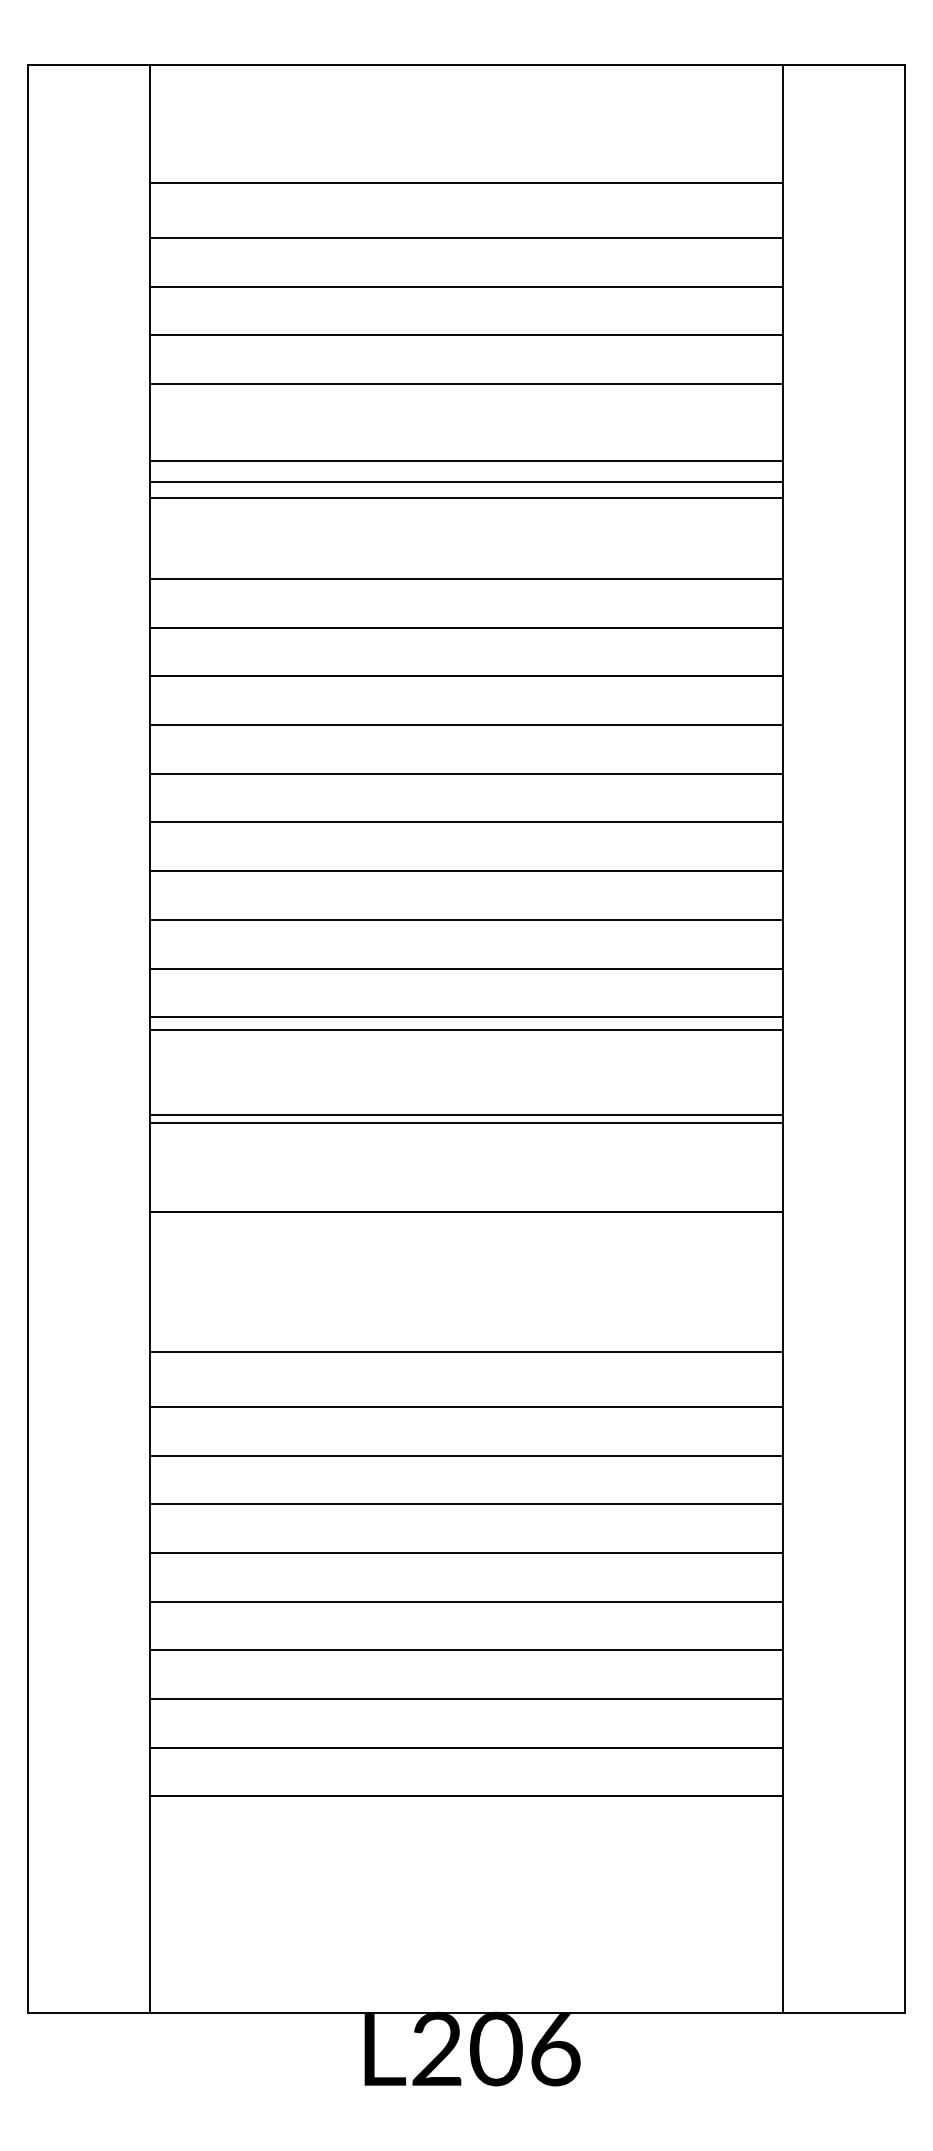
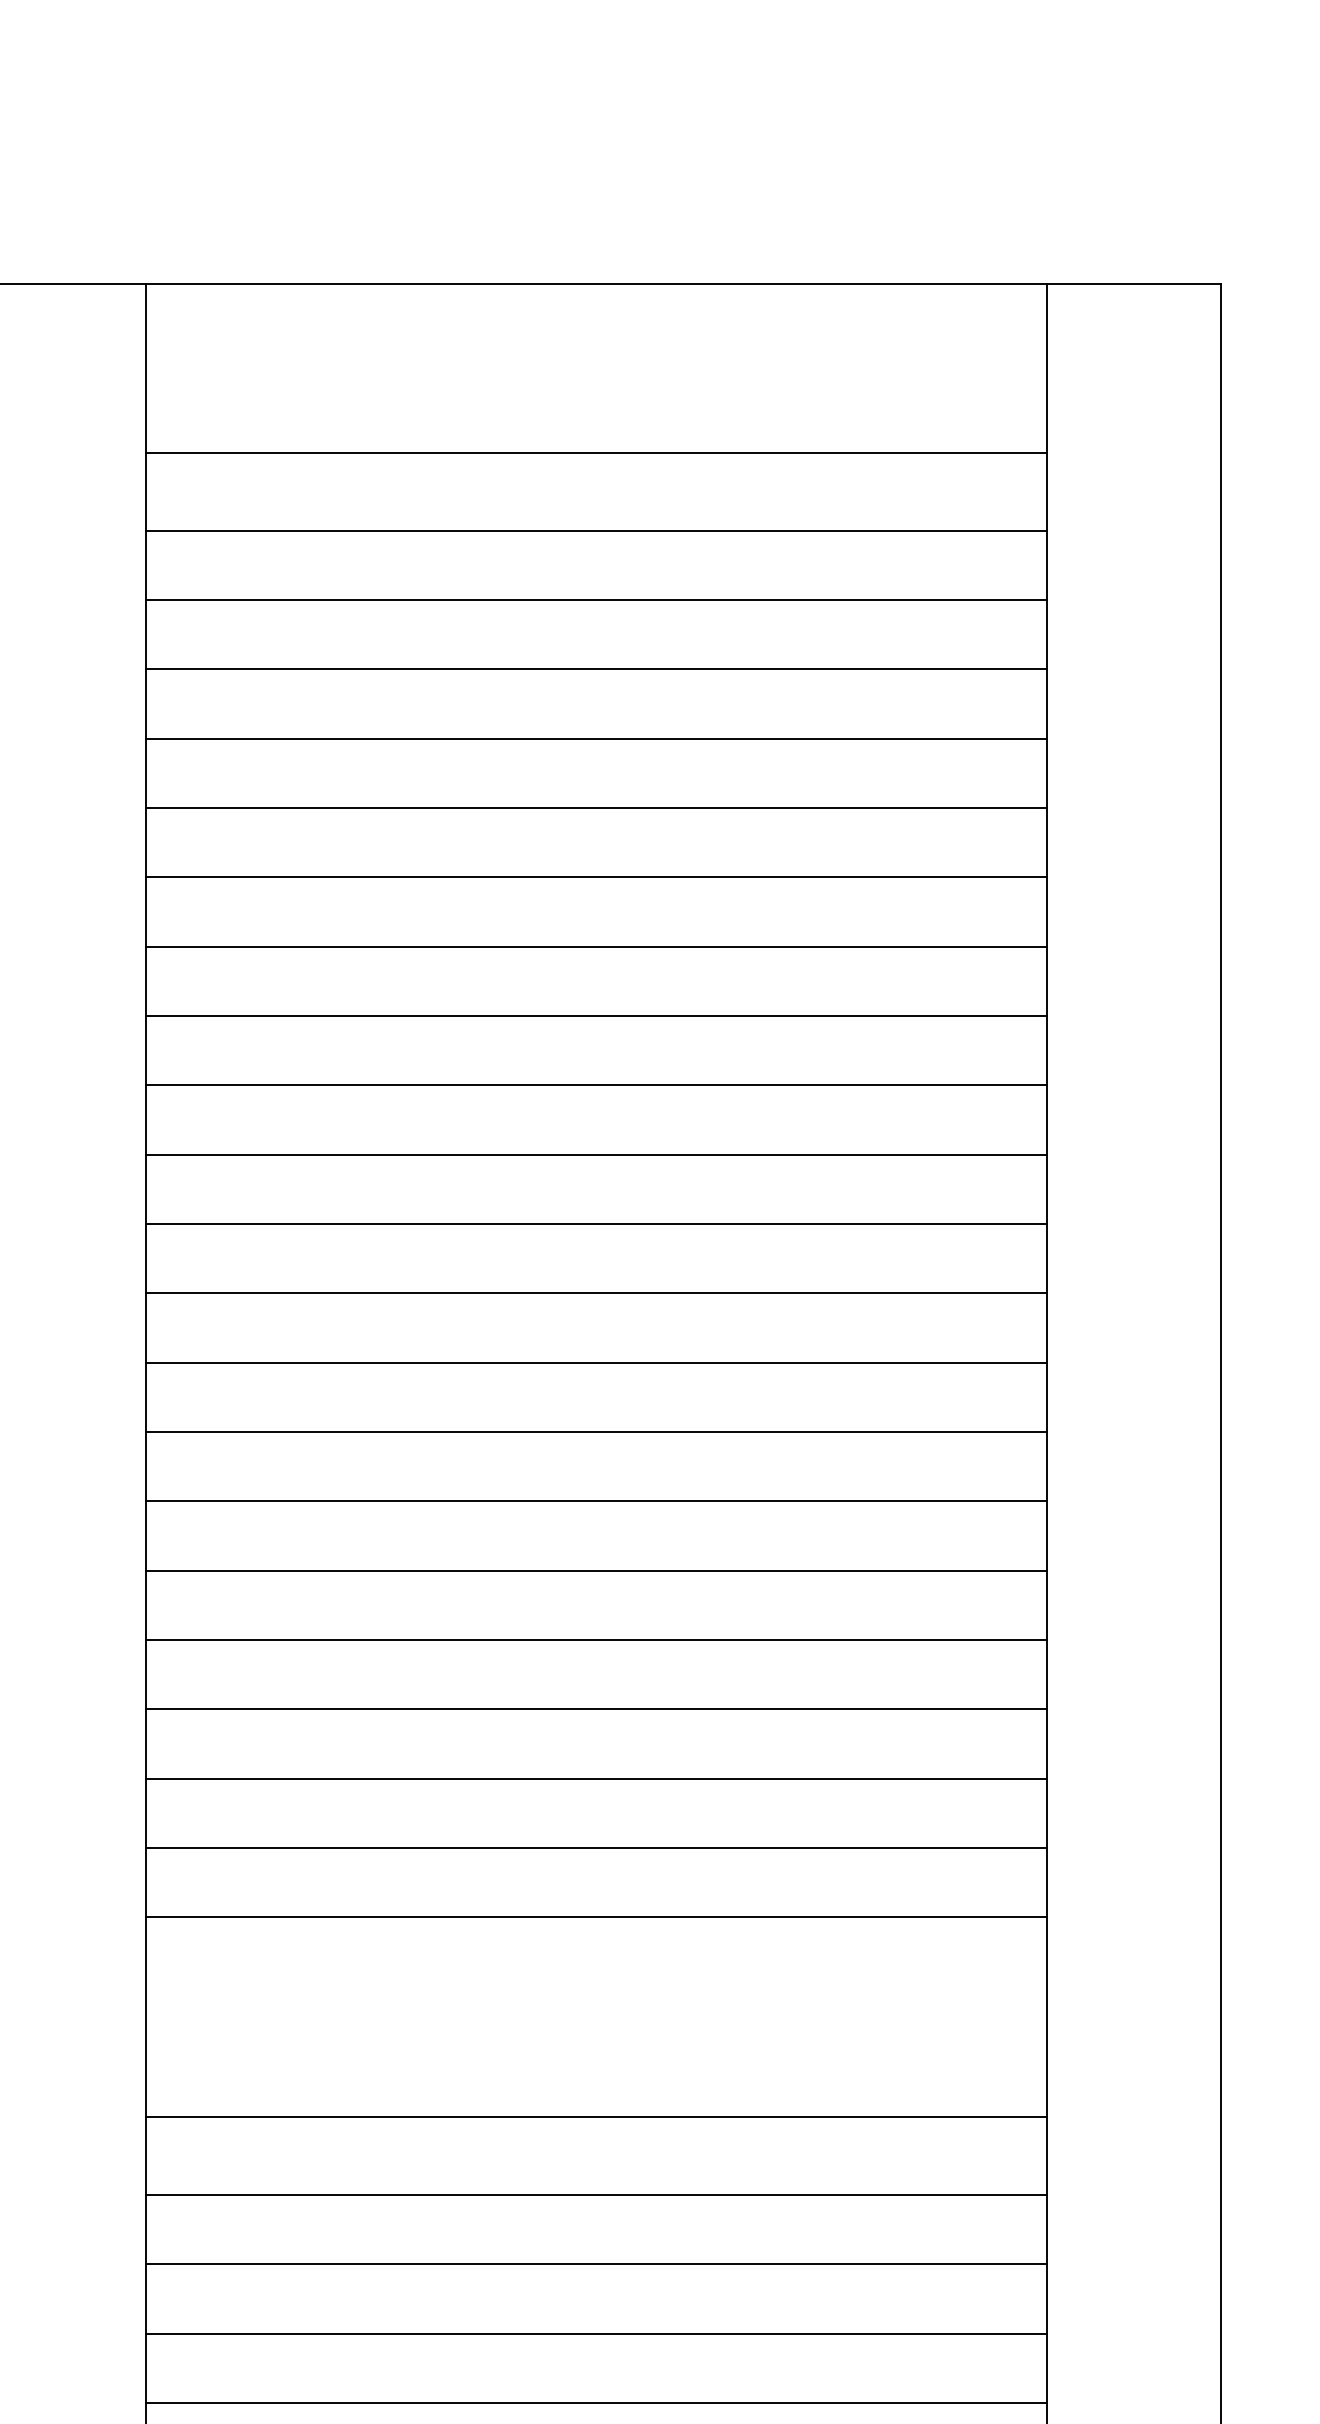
line: (466, 460) -> (596, 807), moved
line: (466, 498) -> (596, 947), moved
line: (466, 1029) -> (596, 1708), moved
line: (466, 1123) -> (596, 1848), moved

